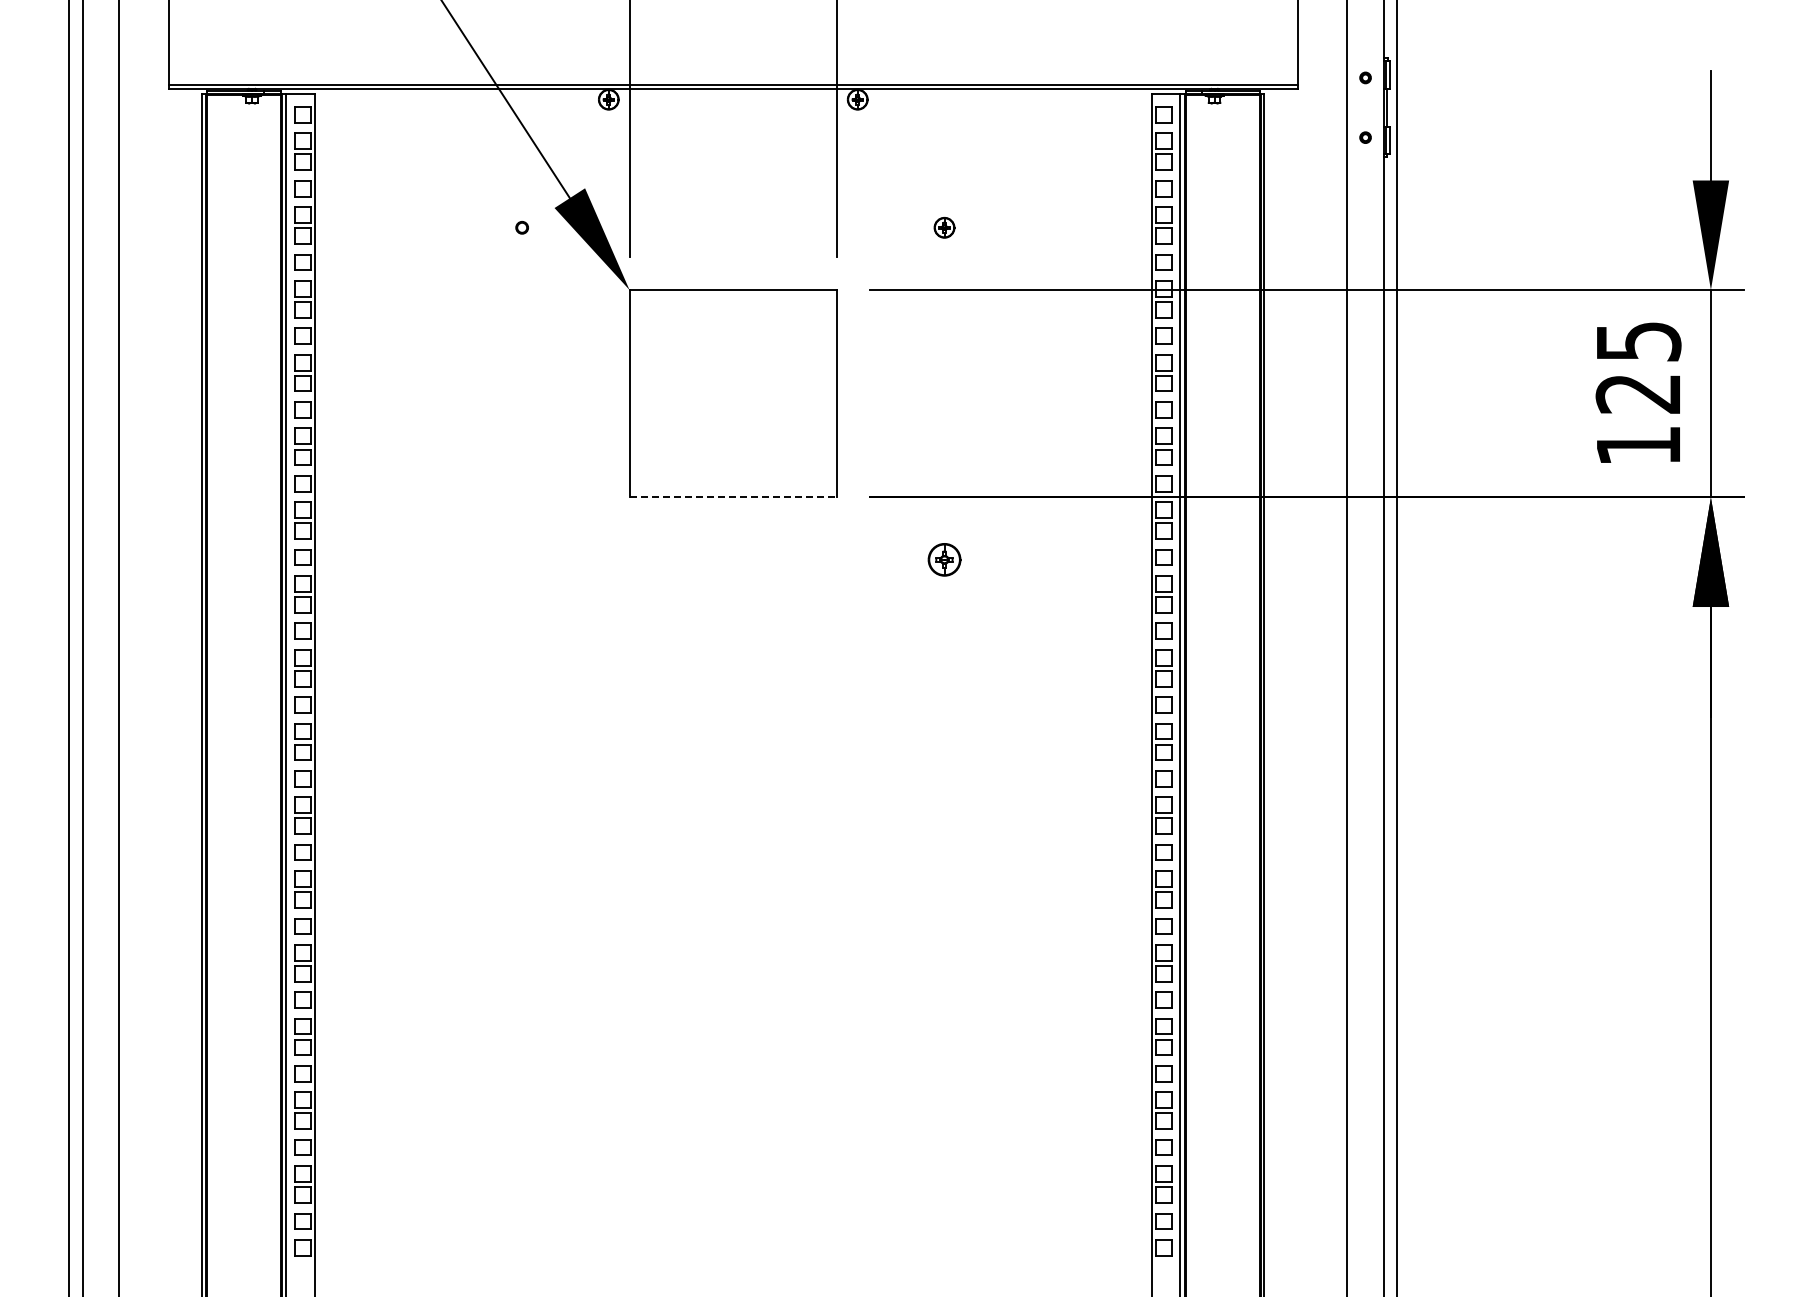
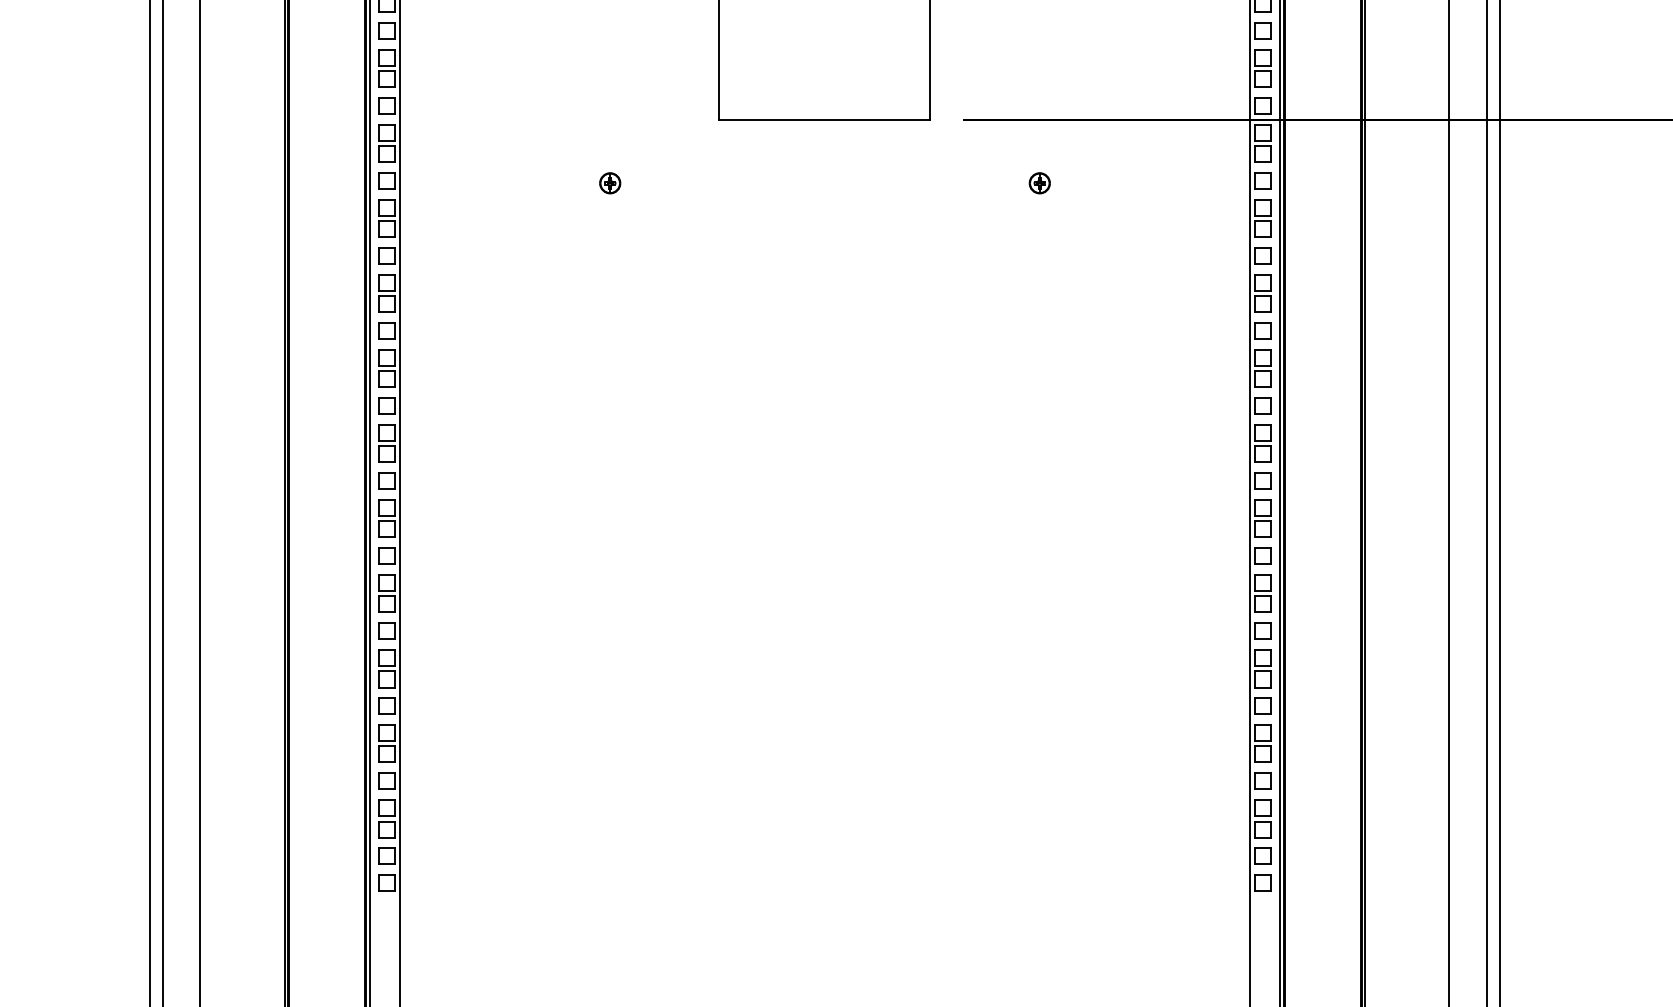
line: (733, 497) -> (825, 120), dashed -> solid
part: (521, 559) -> (609, 183), added
part: (944, 559) -> (1039, 183), size x0.62

